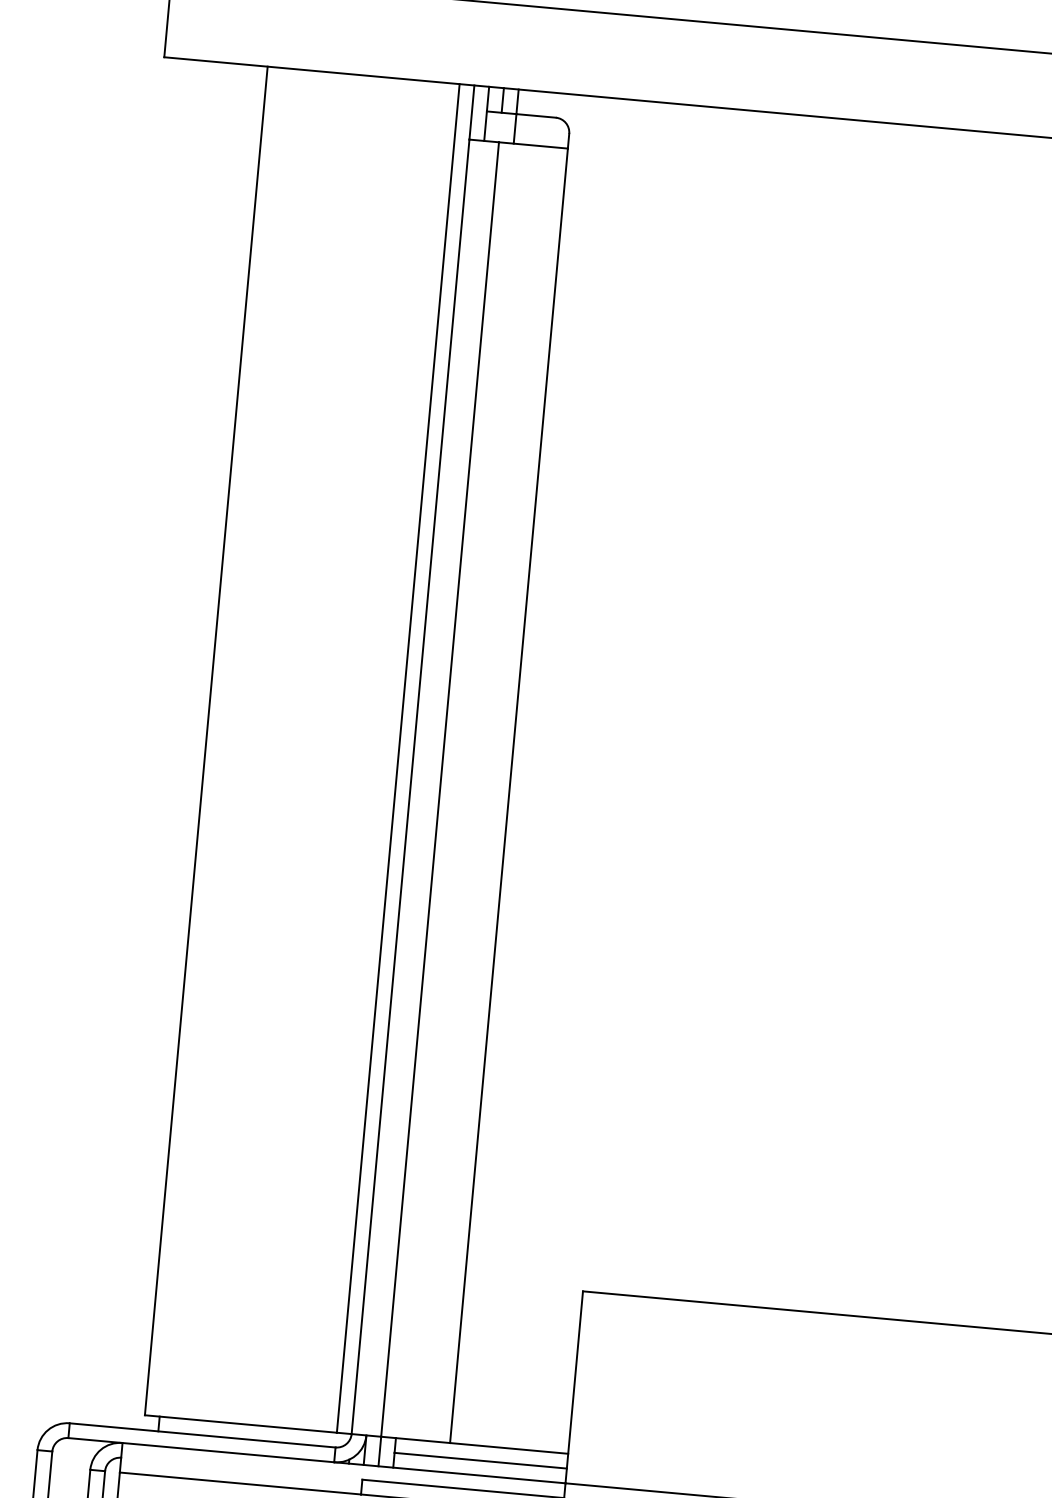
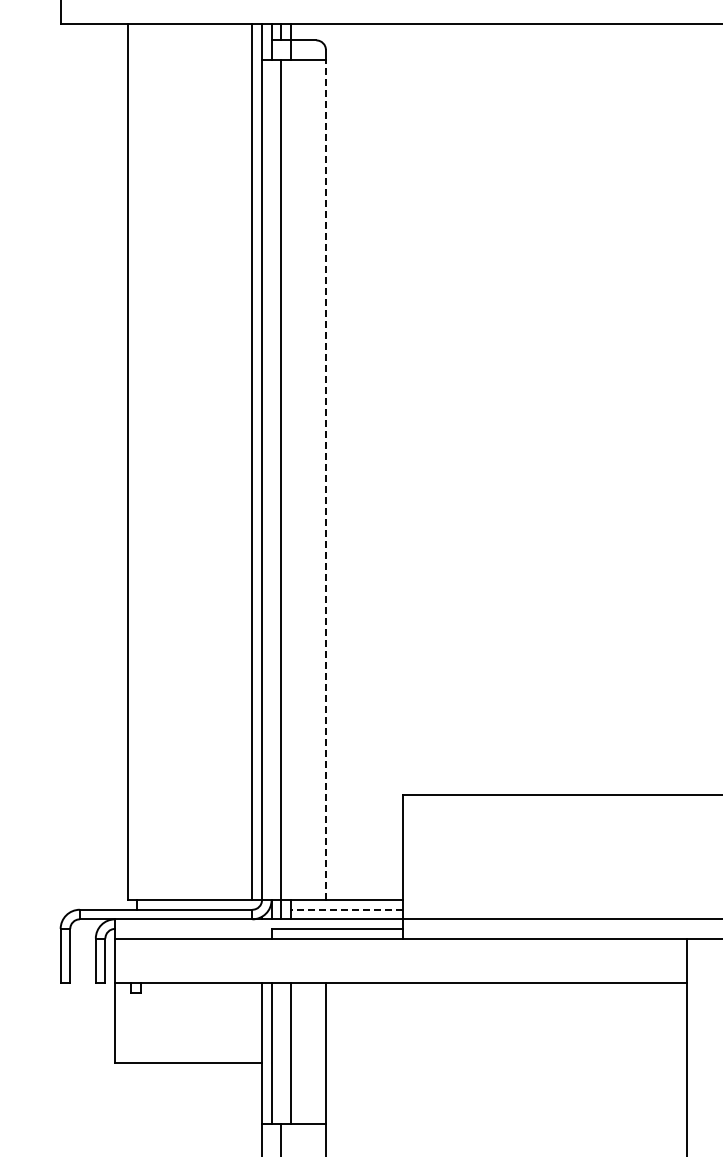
line: (508, 795) -> (325, 479), solid -> dashed
line: (480, 1460) -> (346, 909), solid -> dashed

